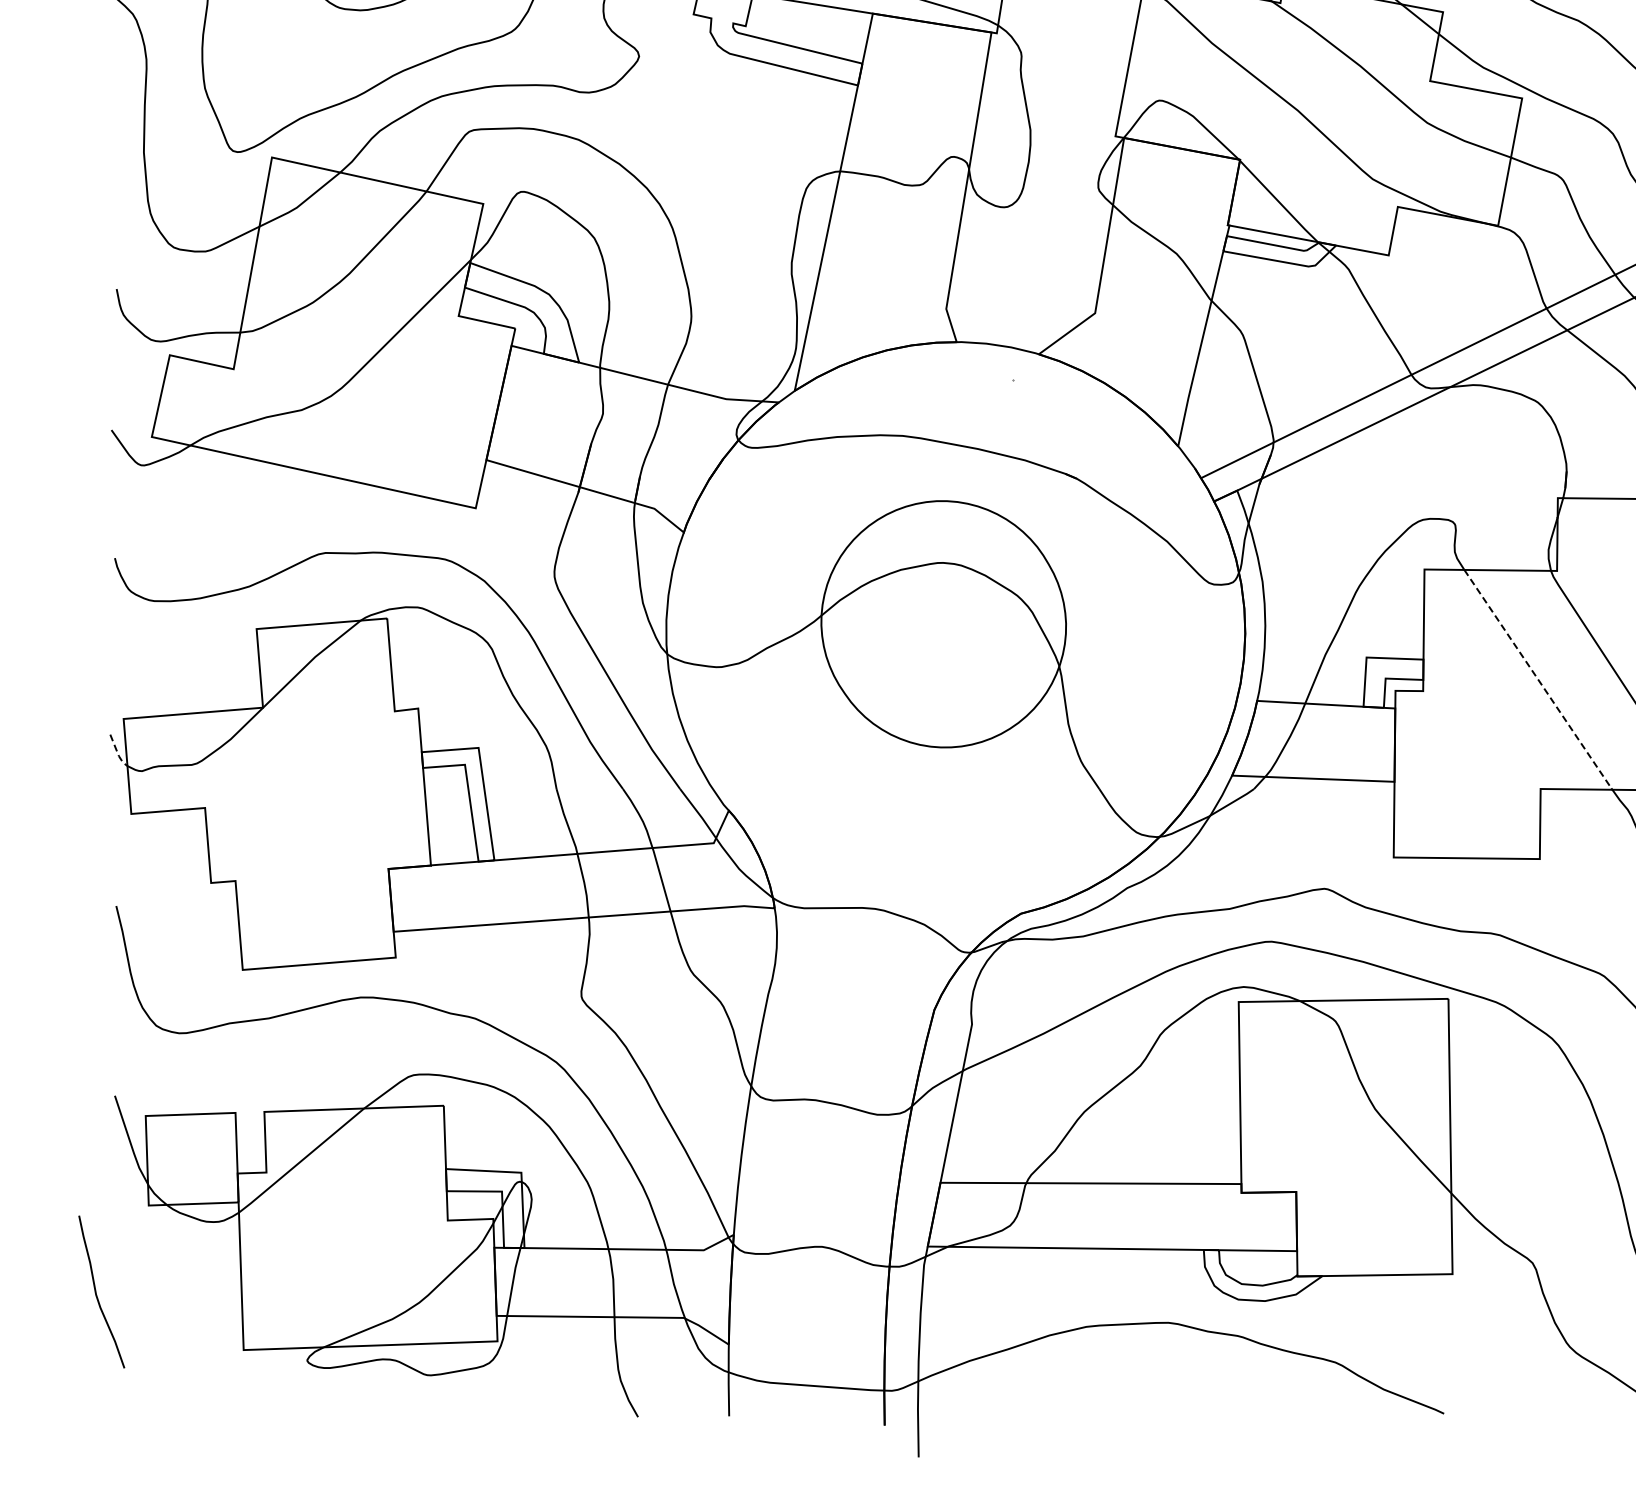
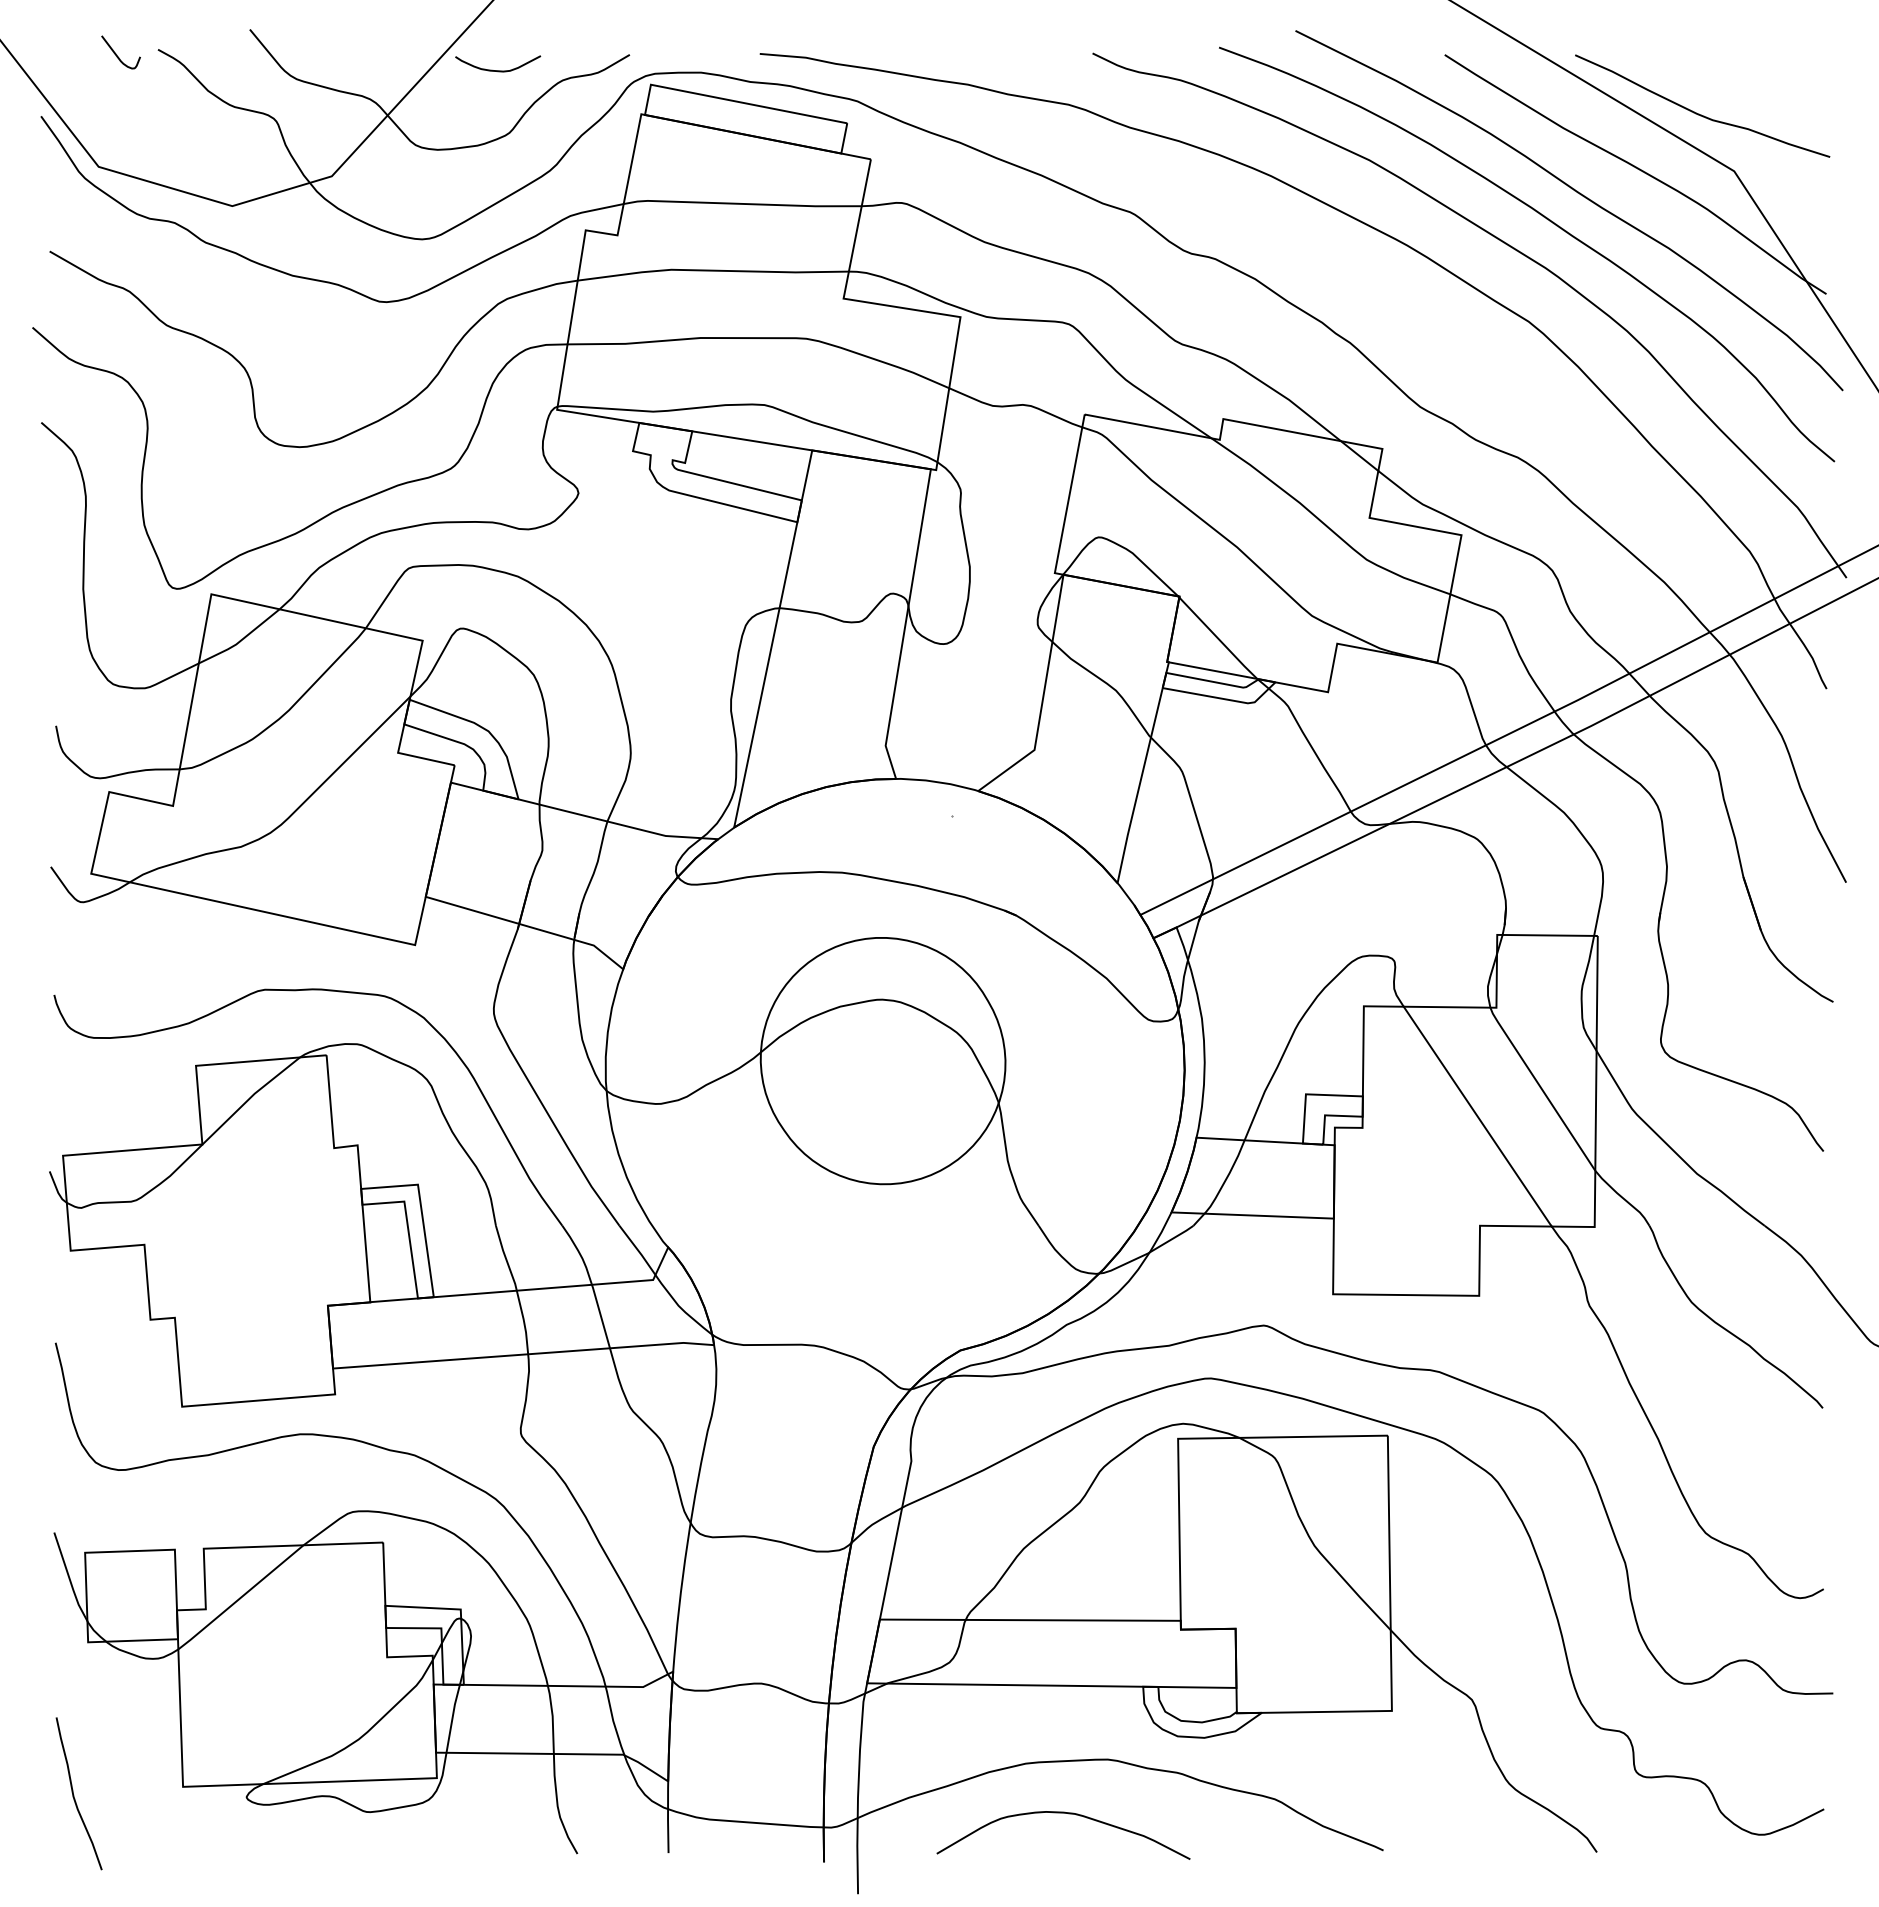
line: (1538, 679) -> (1477, 1116), dashed -> solid
line: (117, 752) -> (56, 1189), dashed -> solid
curve: (97, 1293) -> (74, 1795), moved
curve: (1129, 1377) -> (1068, 1814), added

